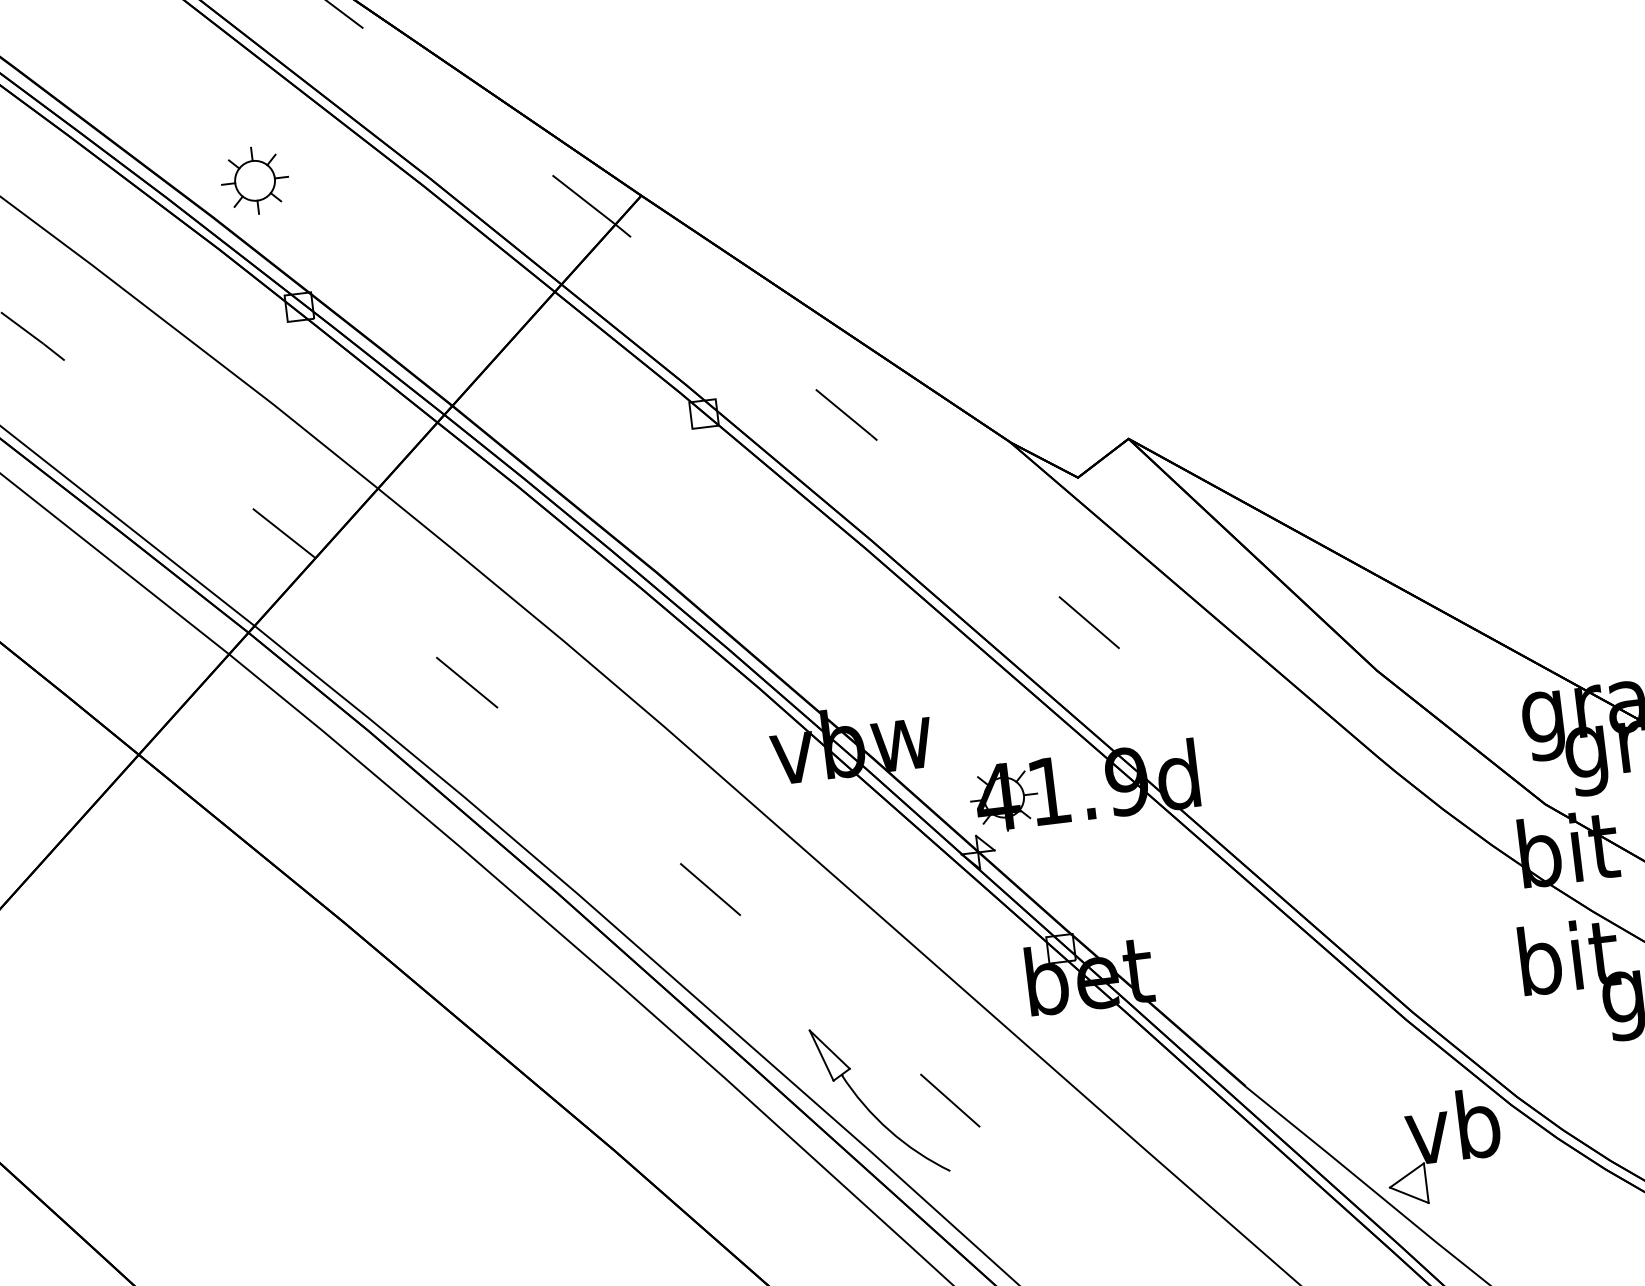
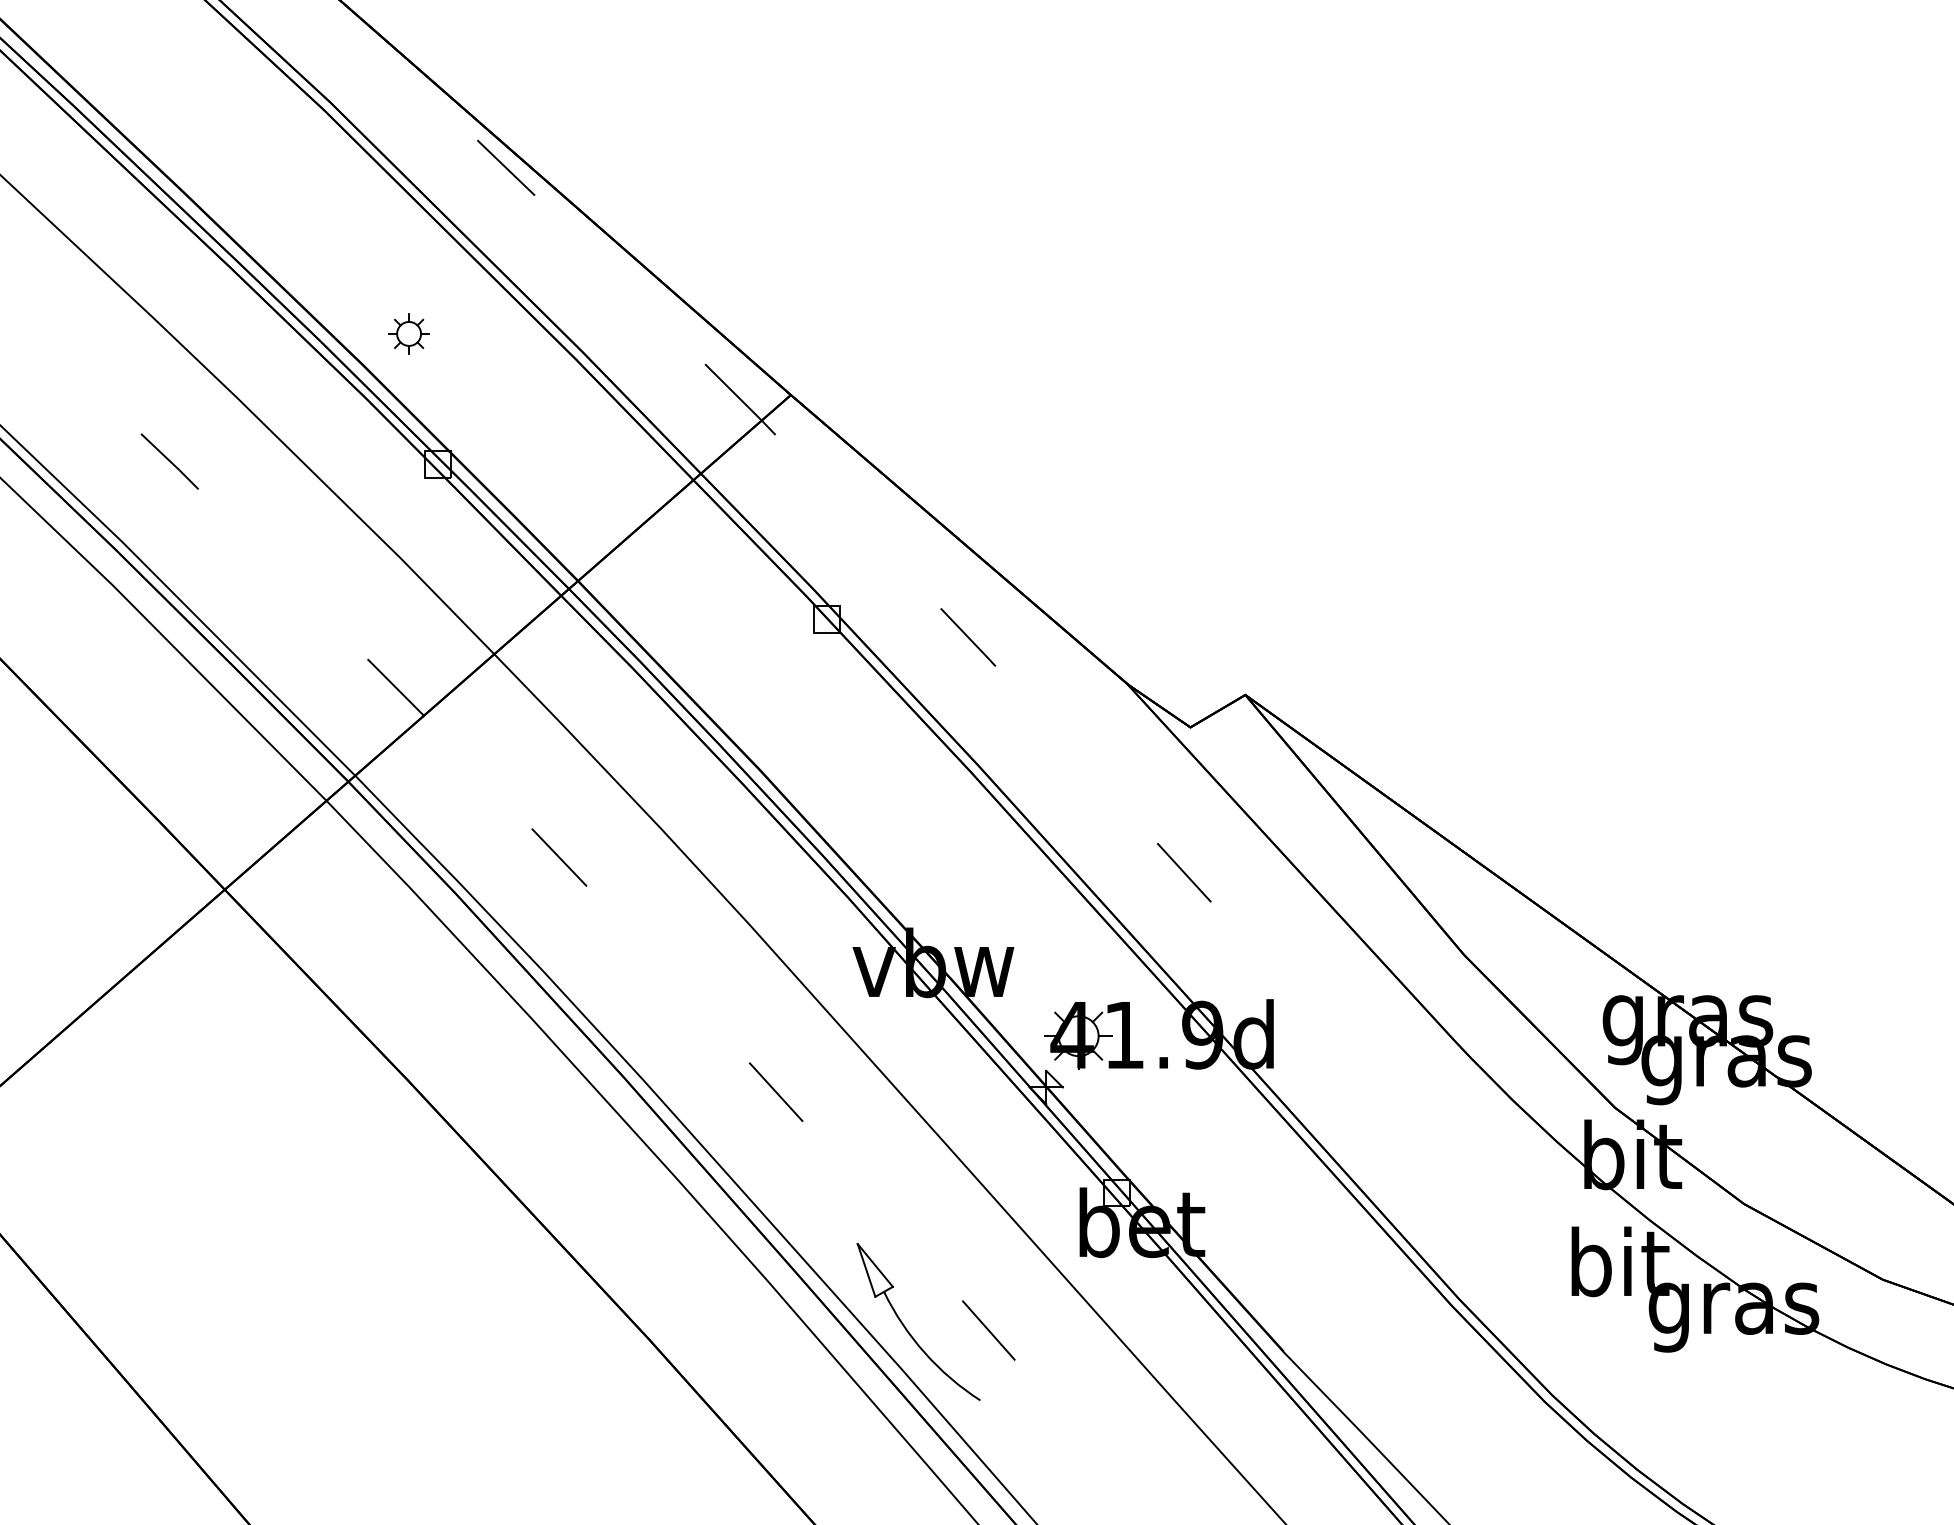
part: (254, 180) -> (408, 333), size x0.6
part: (1442, 1146) -> (1471, 1435), removed

